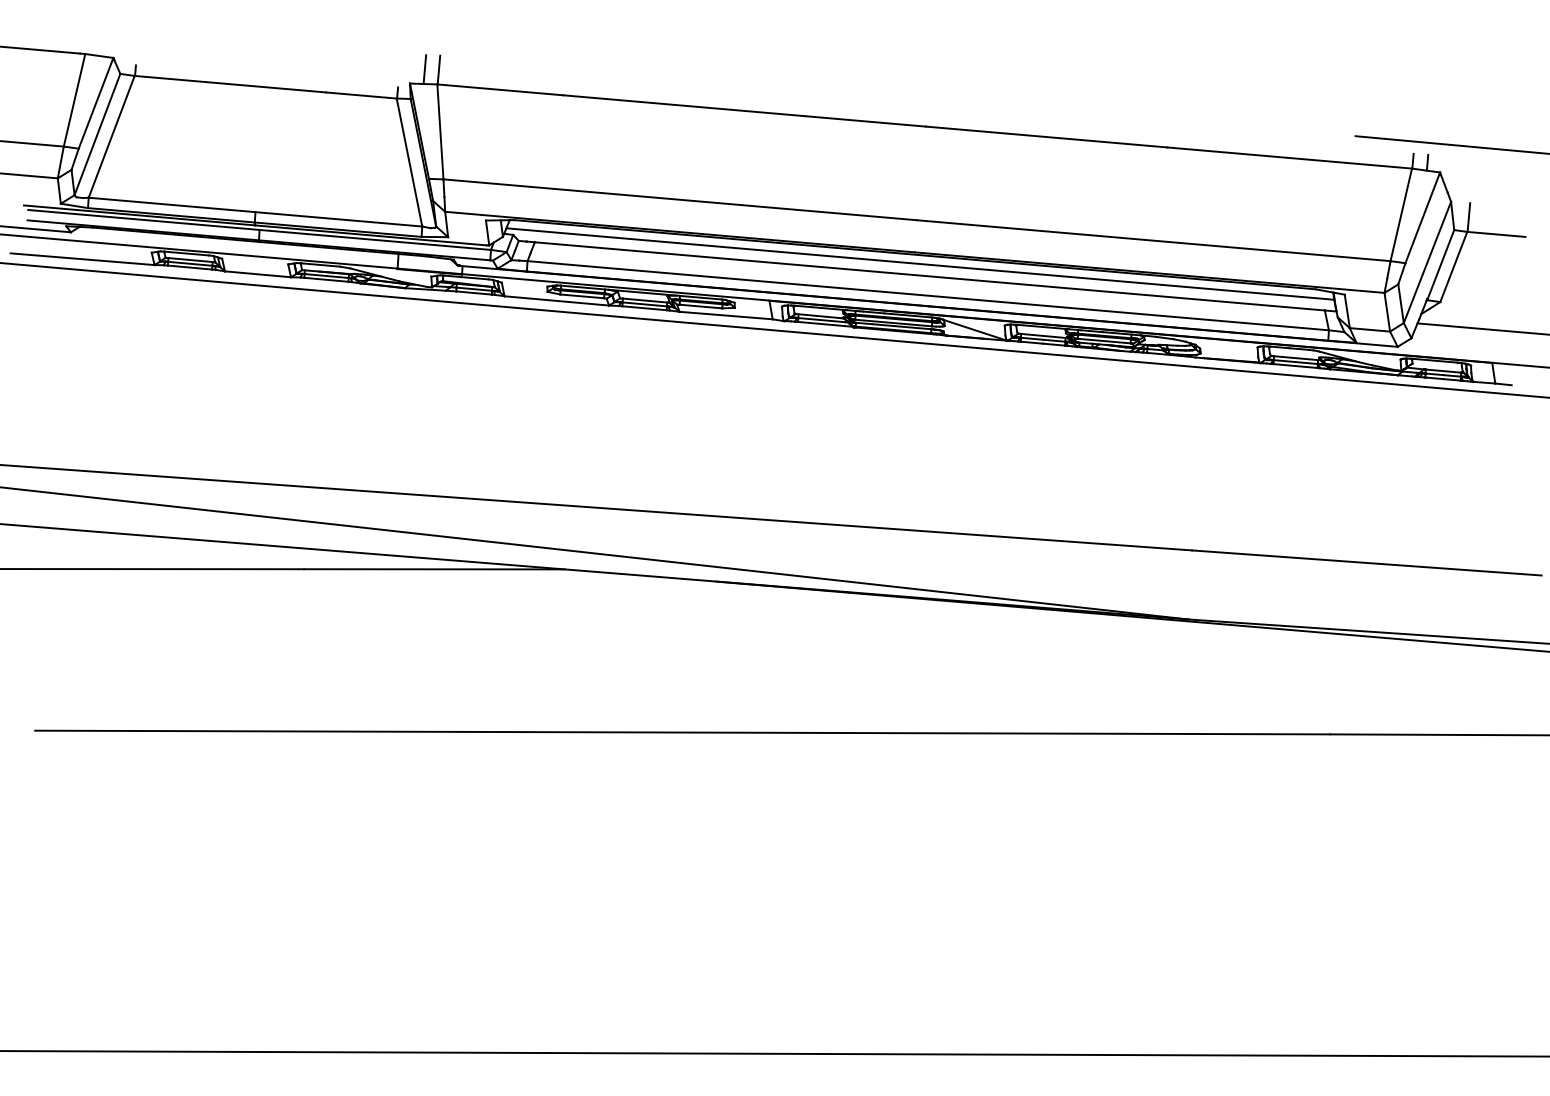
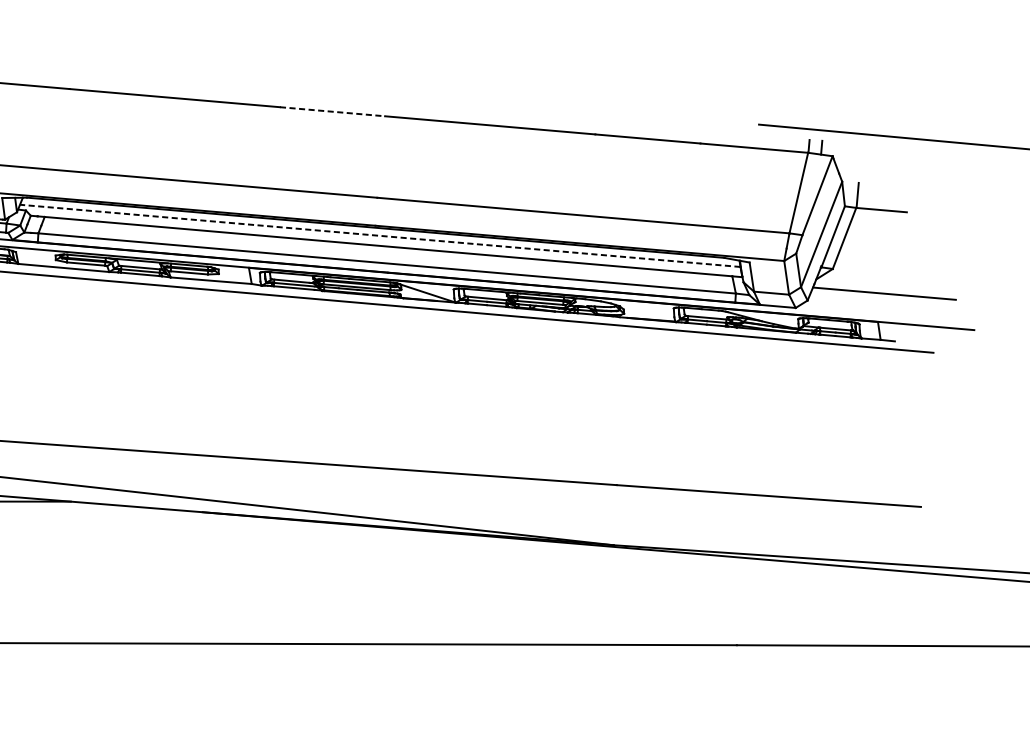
line: (865, 121) -> (332, 111), solid -> dashed
line: (919, 263) -> (379, 235), solid -> dashed

